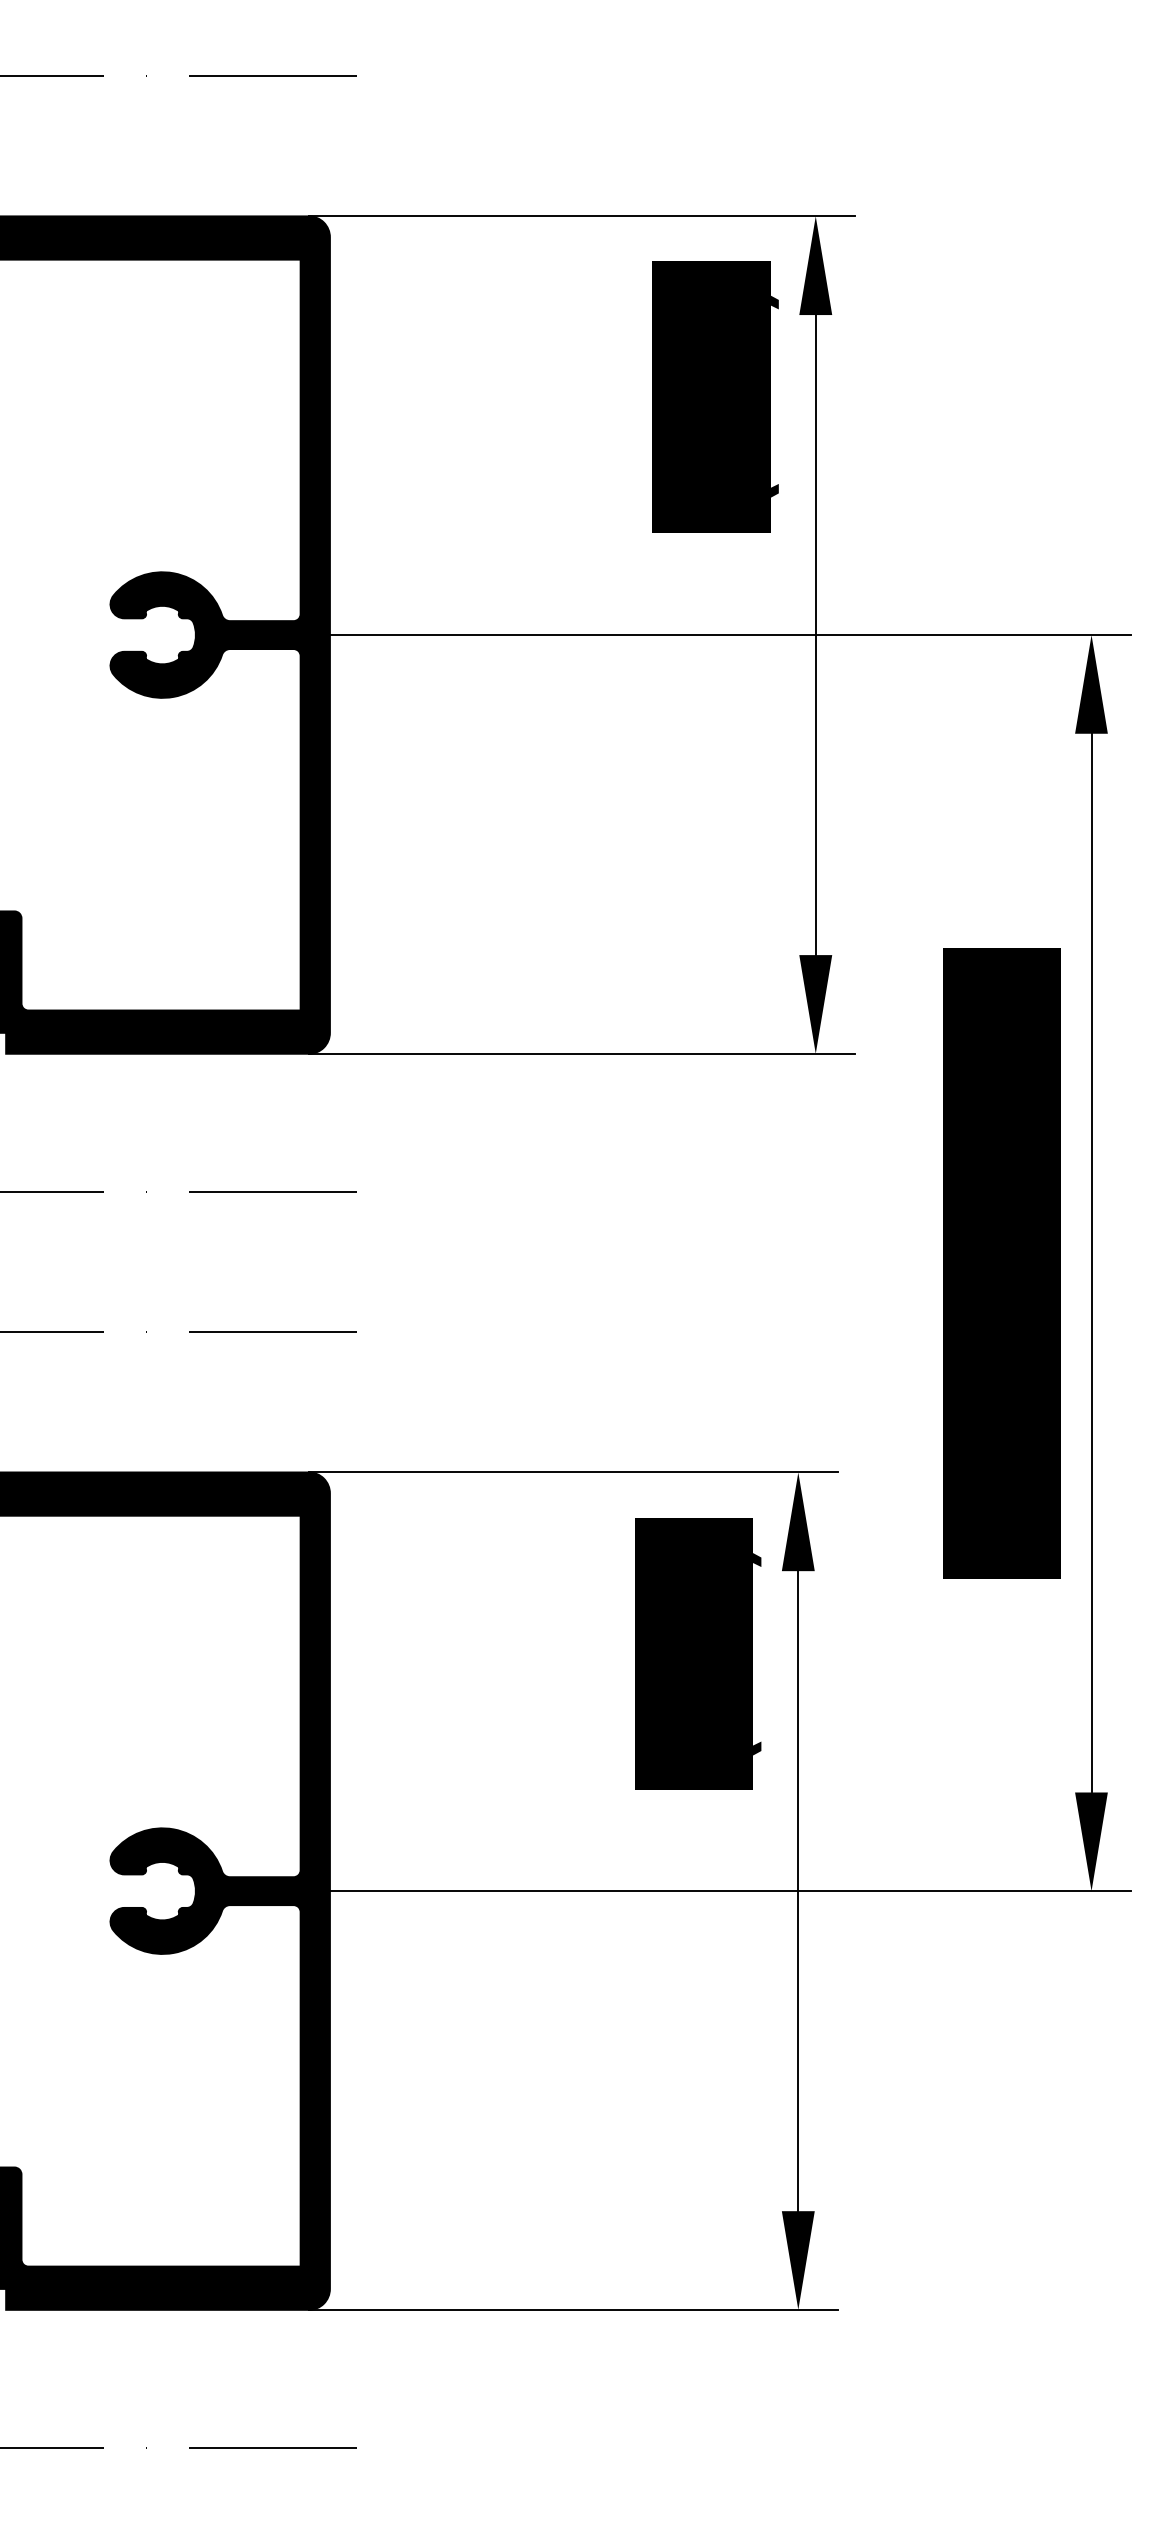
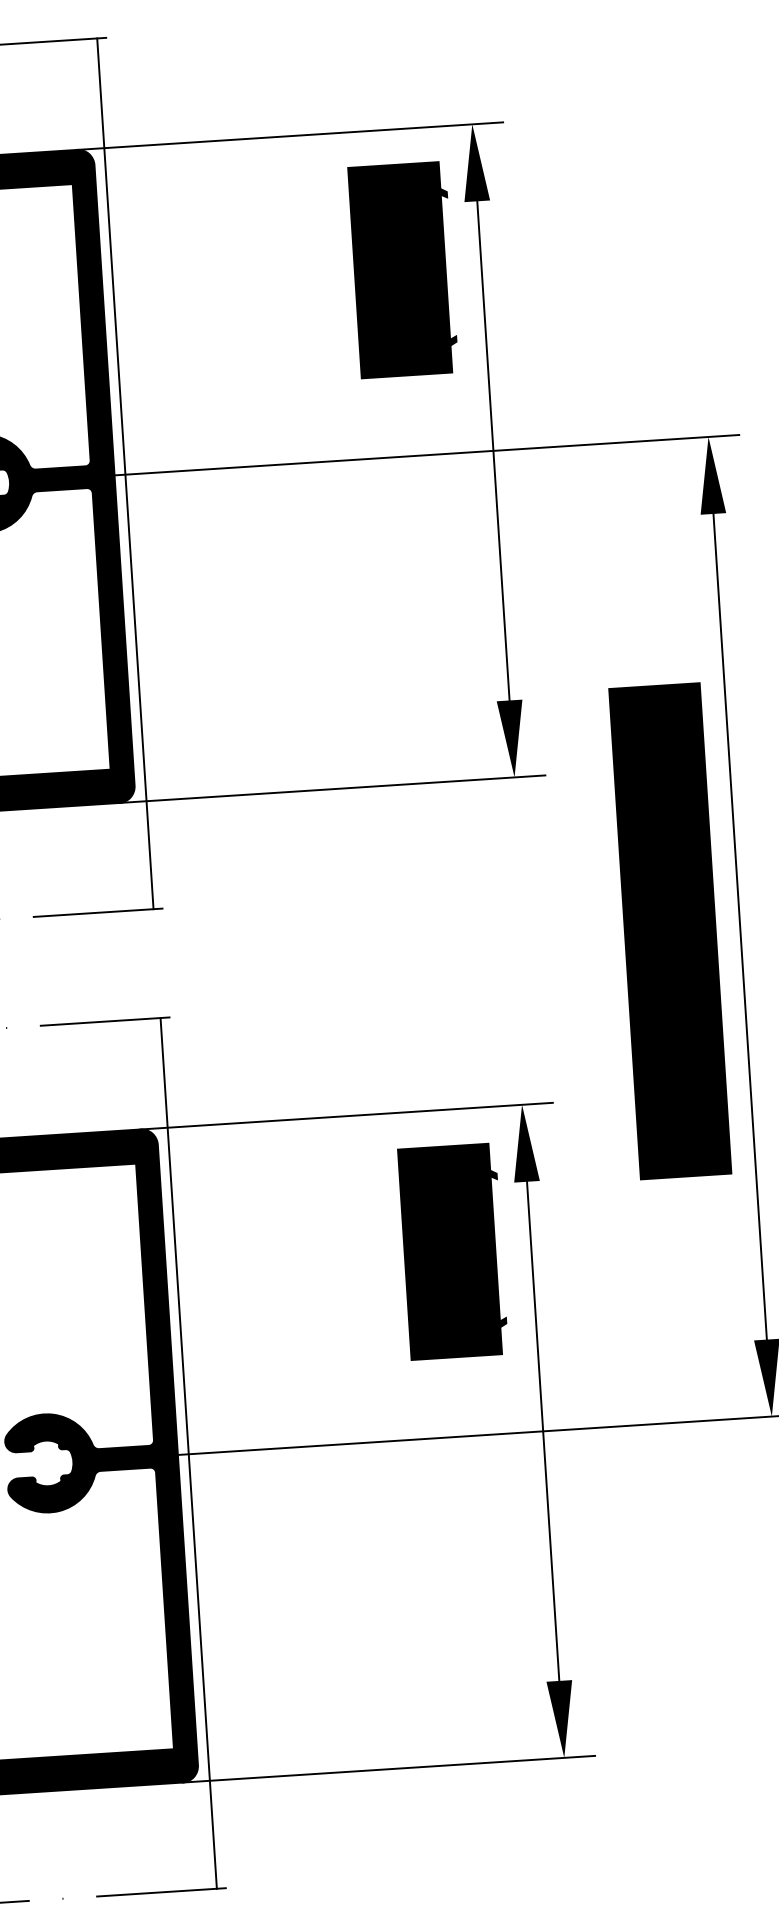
line: (343, 633) -> (125, 473), added
line: (343, 1889) -> (188, 1452), added

